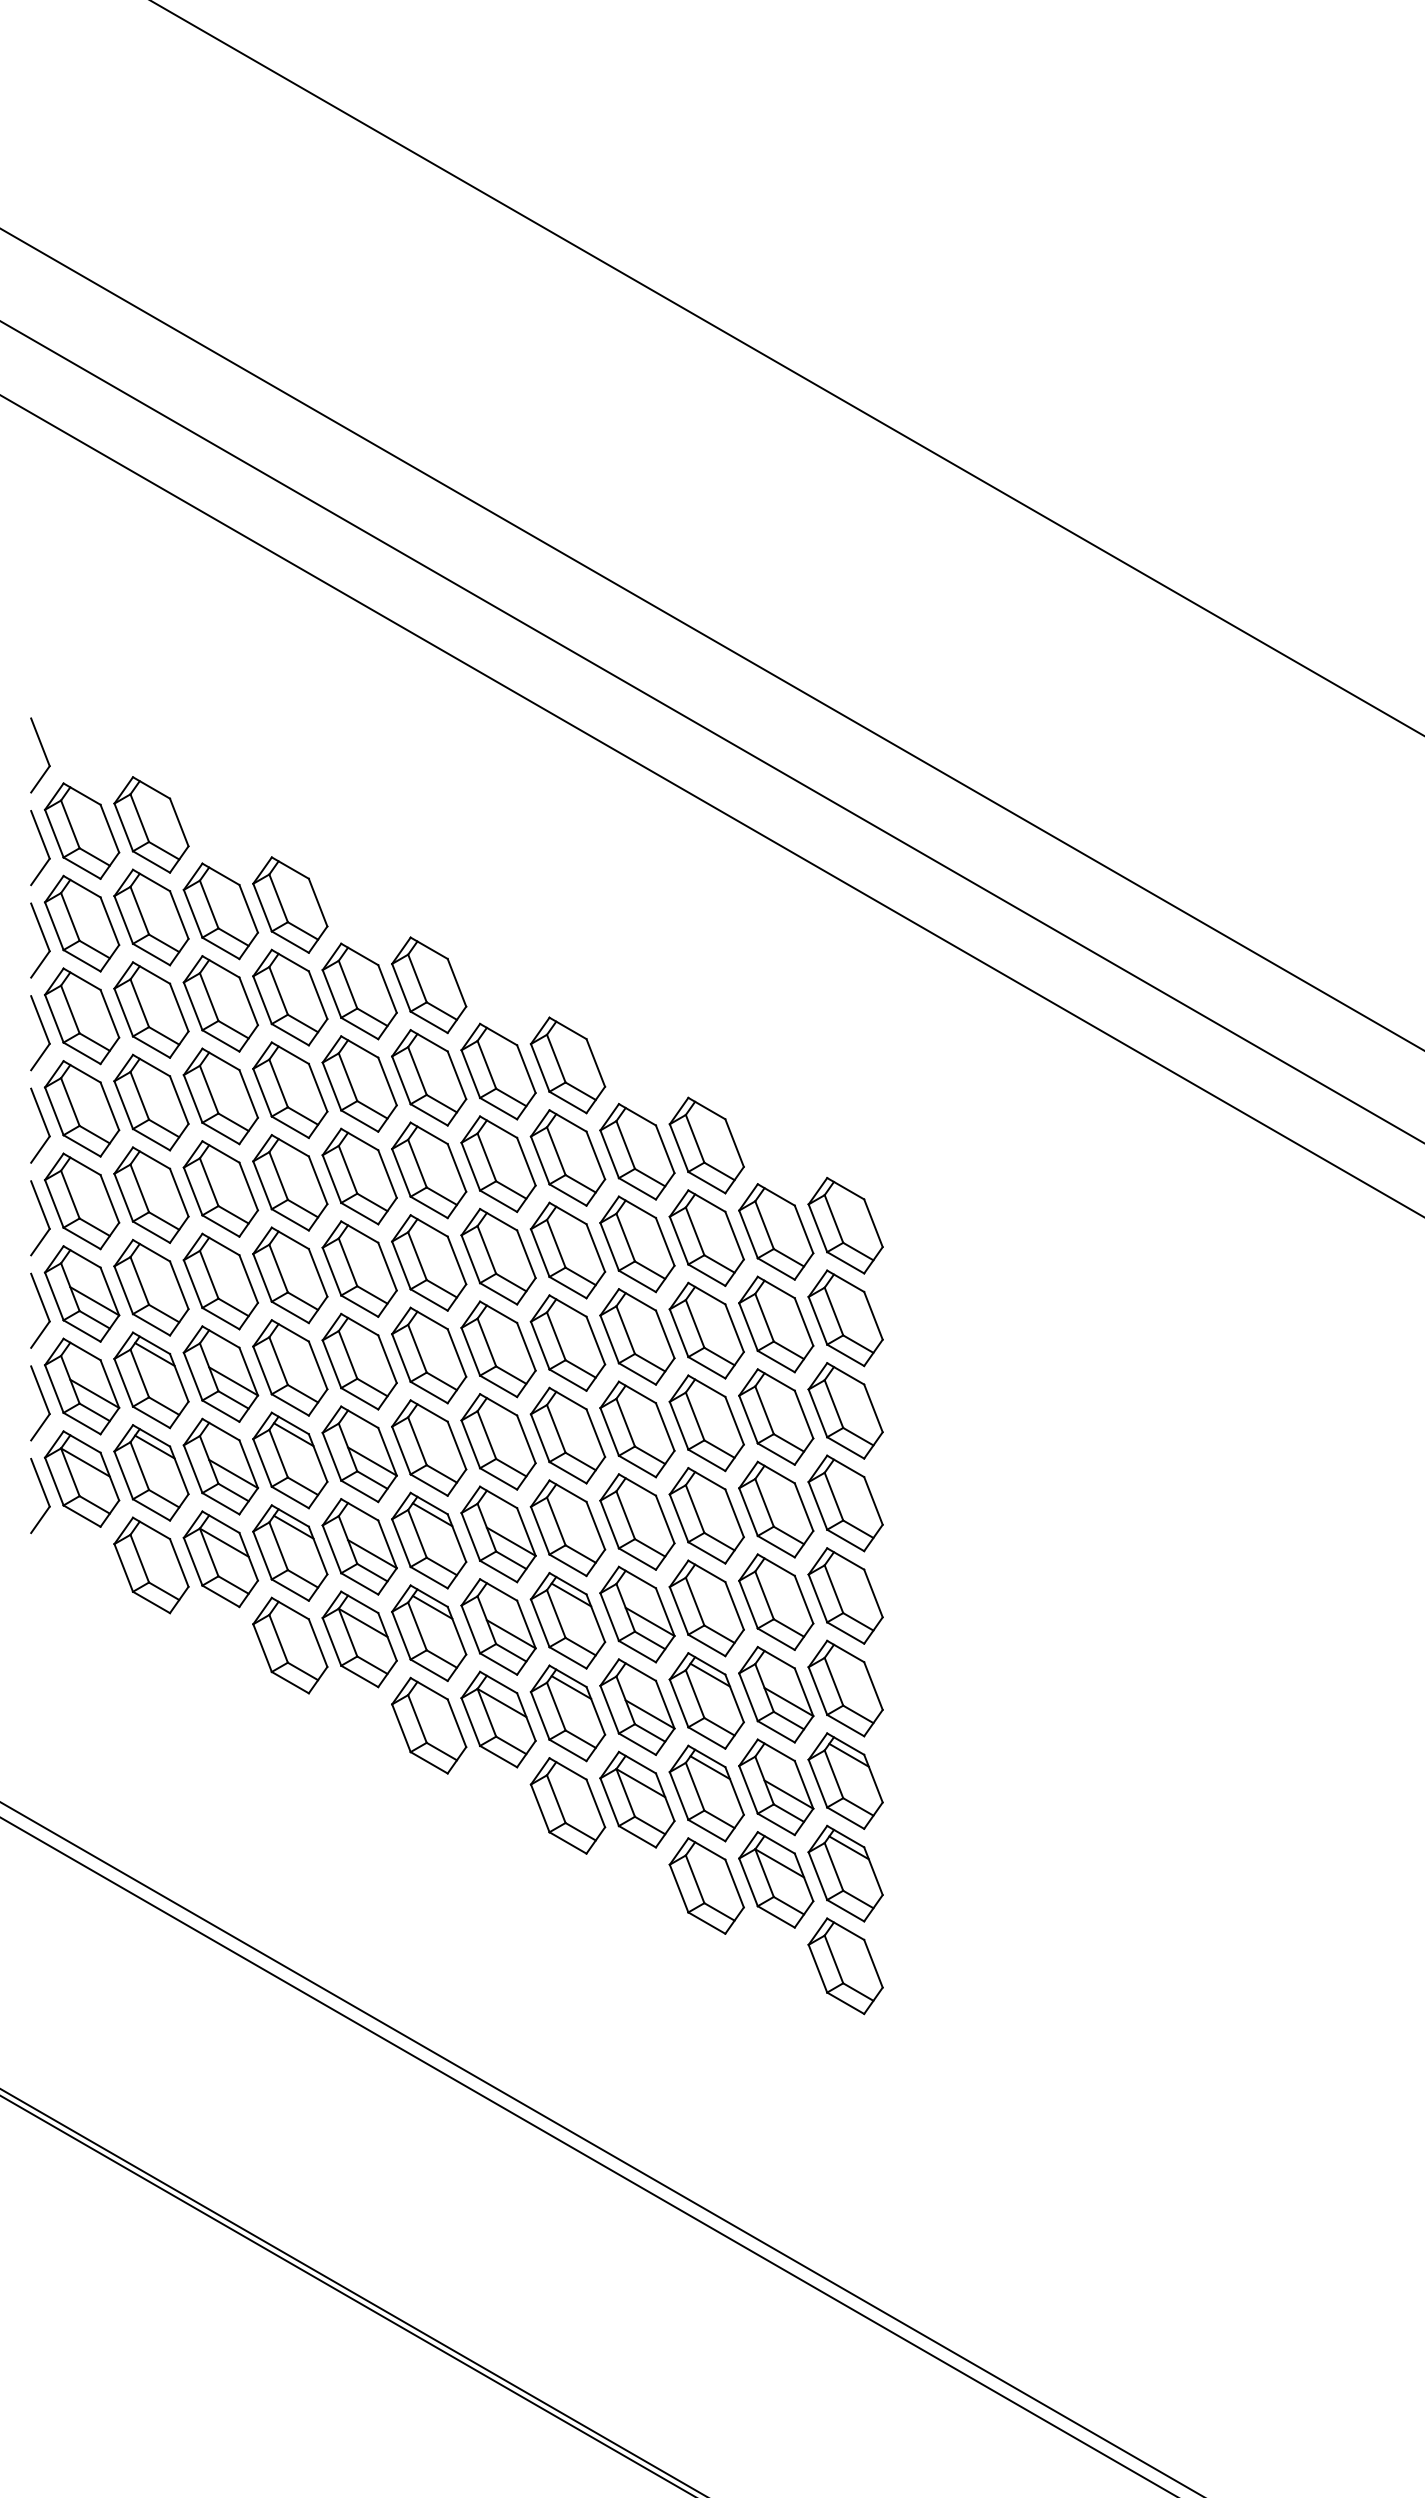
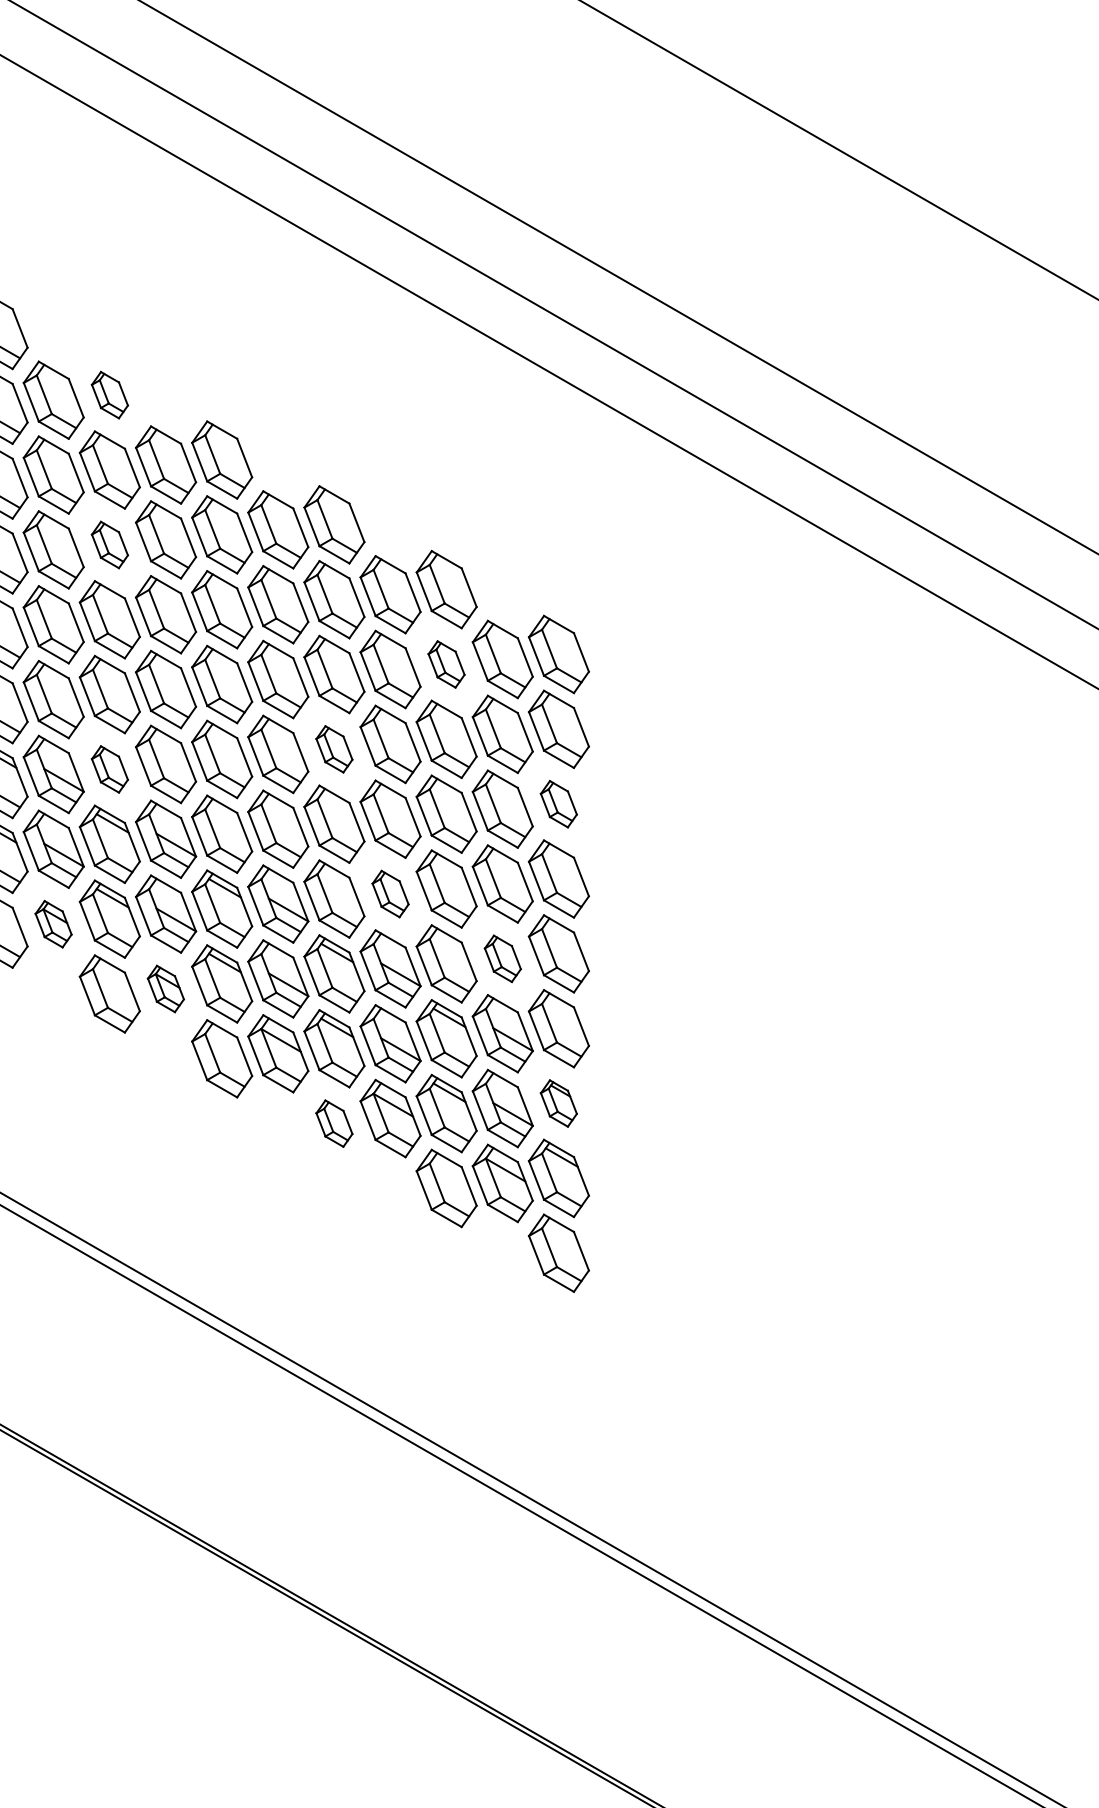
part: (290, 904) -> (110, 394), size x0.6
part: (290, 1090) -> (110, 545), size x0.6
part: (706, 1237) -> (446, 664), size x0.6
part: (567, 1342) -> (334, 748), size x0.6
part: (290, 1367) -> (110, 769), size x0.6
part: (845, 1410) -> (558, 803), size x0.6
part: (637, 1521) -> (390, 893), size x0.6
part: (220, 1559) -> (53, 924), size x0.6
part: (776, 1601) -> (503, 958), size x0.6
part: (359, 1639) -> (165, 989), size x0.6
part: (845, 1780) -> (558, 1103), size x0.6
part: (567, 1805) -> (334, 1123), size x0.6

